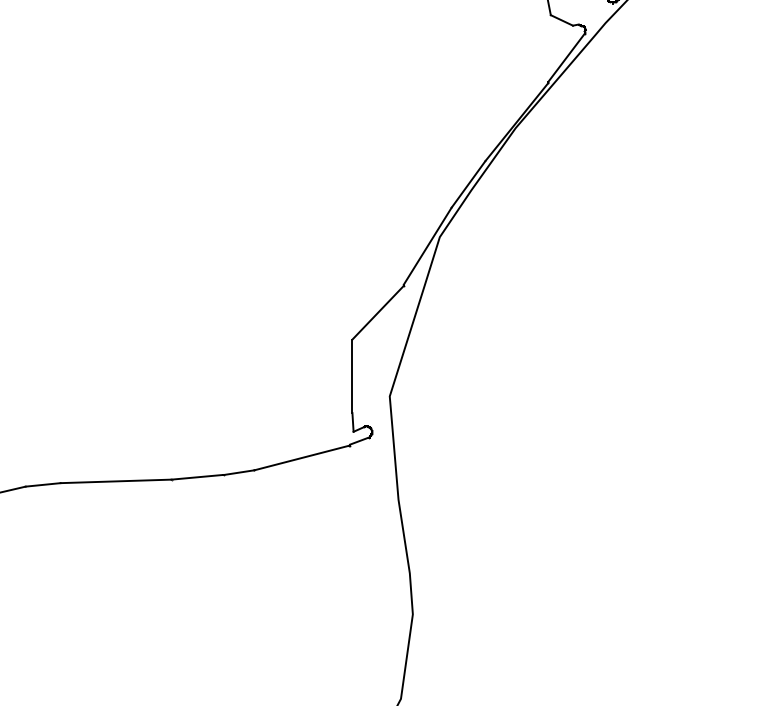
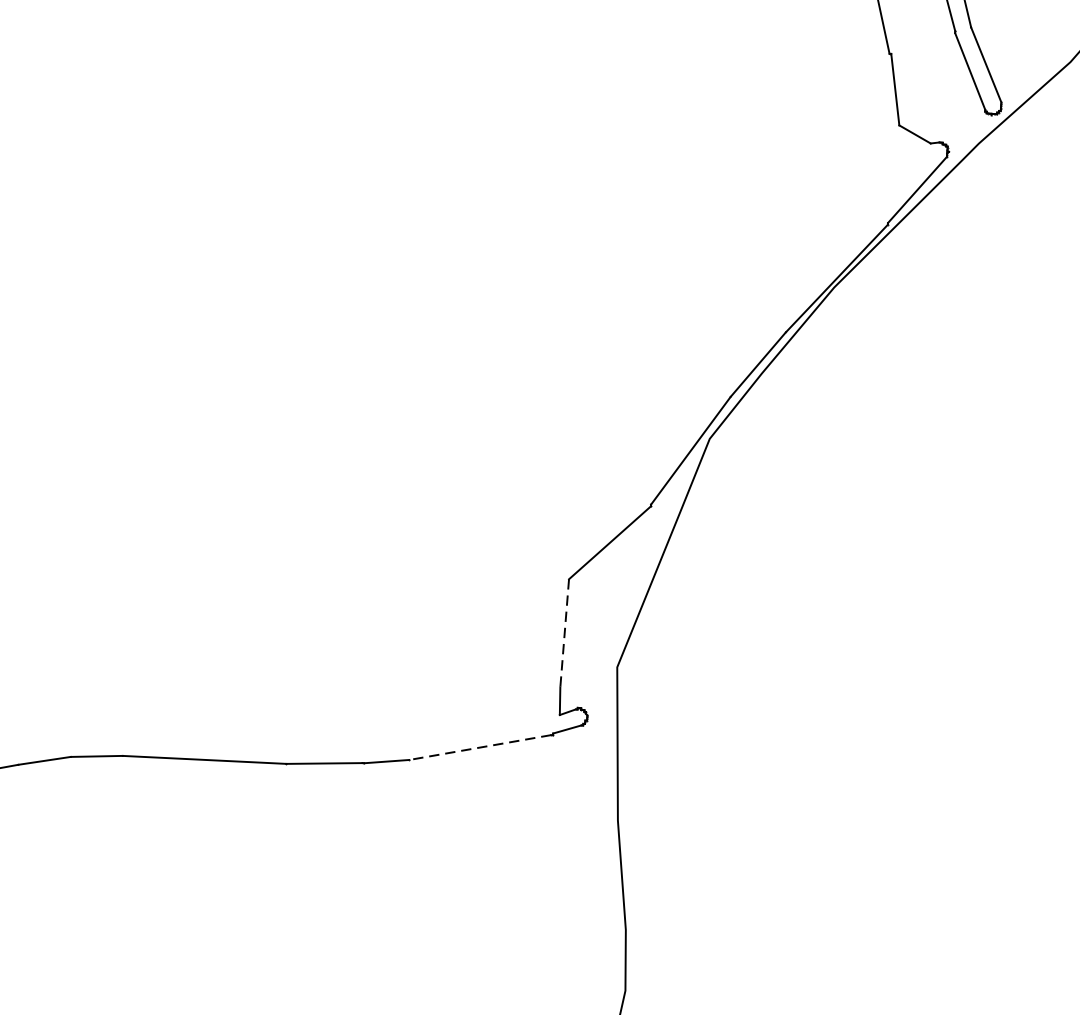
line: (352, 376) -> (564, 633), solid -> dashed
line: (301, 458) -> (480, 748), solid -> dashed

